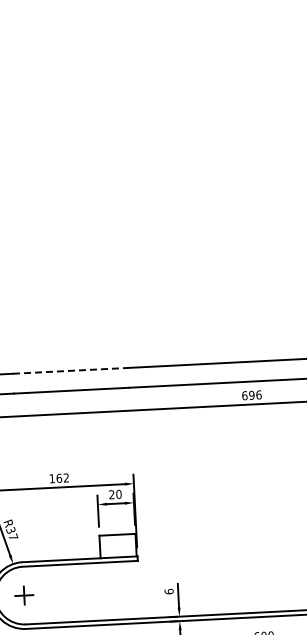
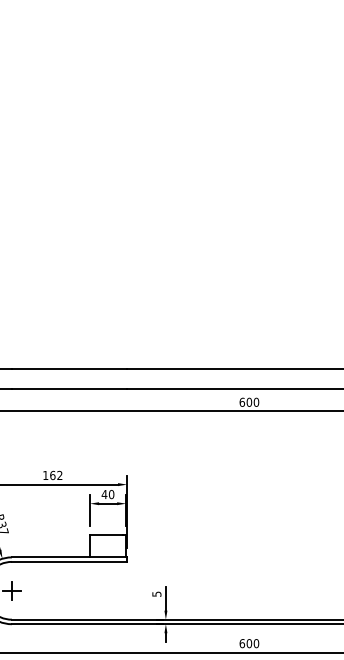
line: (70, 370) -> (69, 368), dashed -> solid
text: (254, 394) -> (252, 401), 696 -> 600
text: (111, 494) -> (104, 494), 20 -> 40
text: (168, 590) -> (156, 593), 6 -> 5

